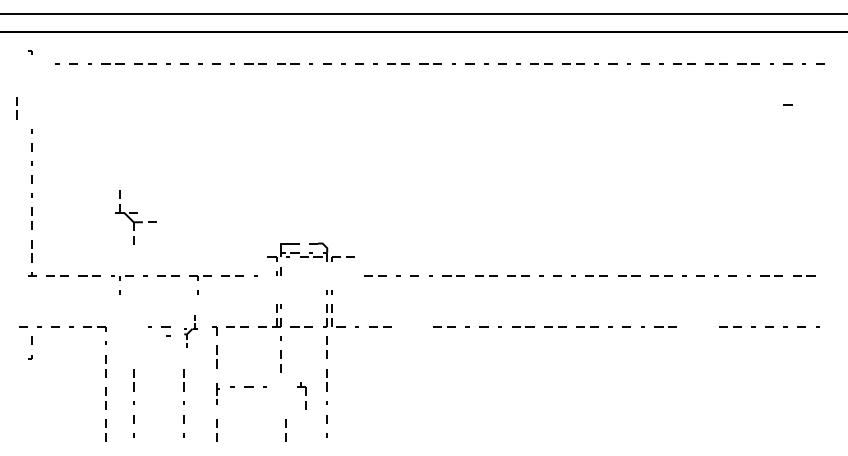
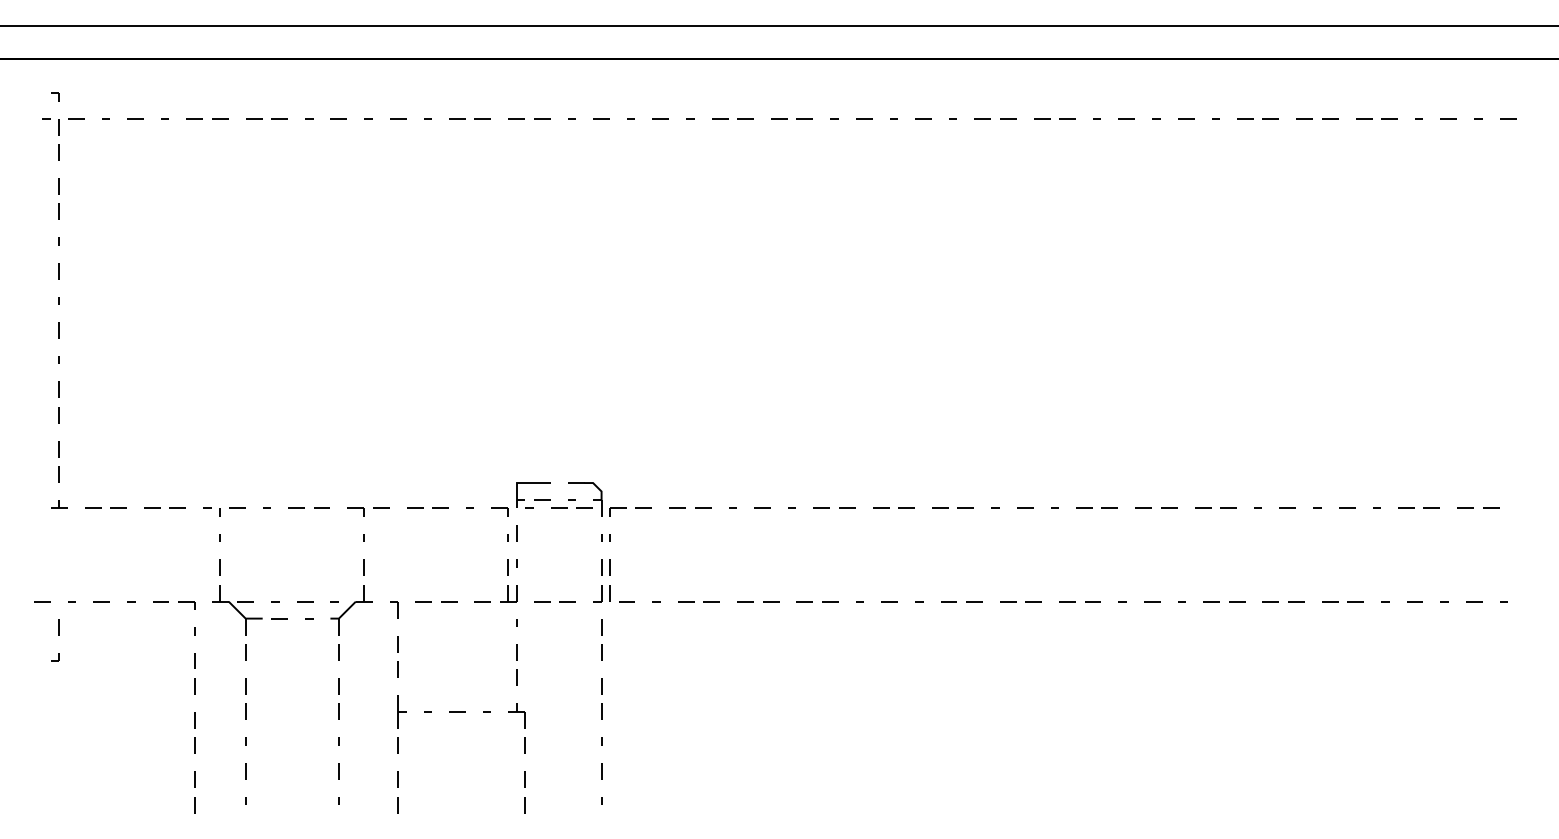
part: (34, 74) -> (63, 137), added
line: (787, 104) -> (1447, 192), removed
line: (16, 110) -> (57, 203), moved
part: (135, 217) -> (248, 609), moved
part: (310, 258) -> (570, 510), moved
line: (409, 326) -> (752, 600), added
line: (700, 326) -> (1287, 600), added
part: (190, 331) -> (350, 609), size x1.67
part: (218, 393) -> (401, 723), size x1.43
part: (301, 395) -> (517, 727), moved

